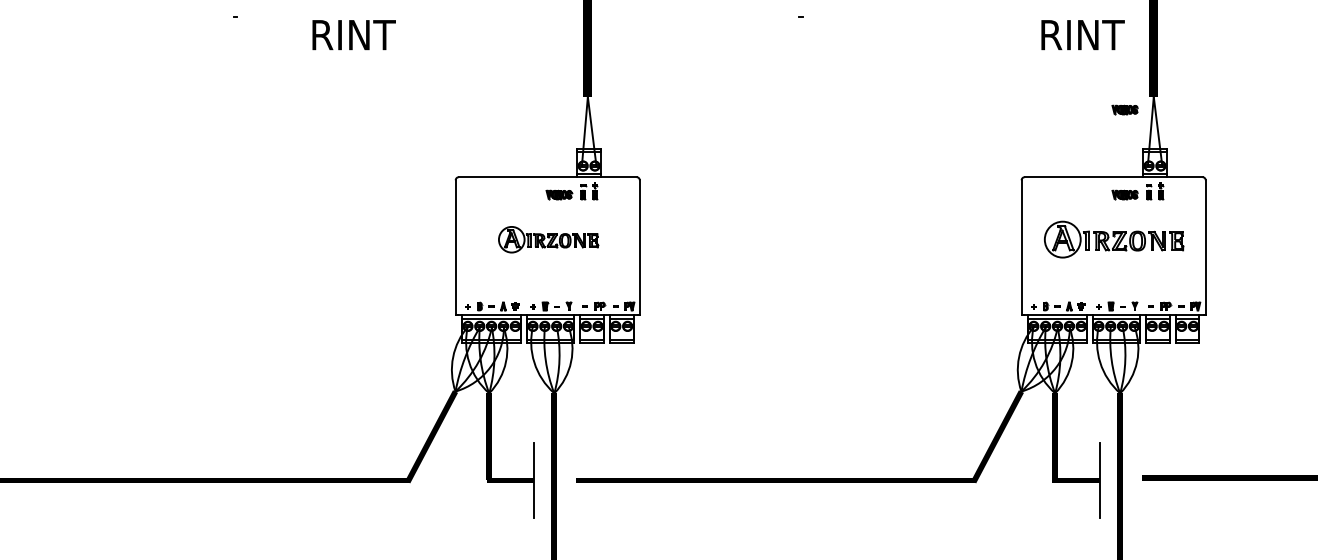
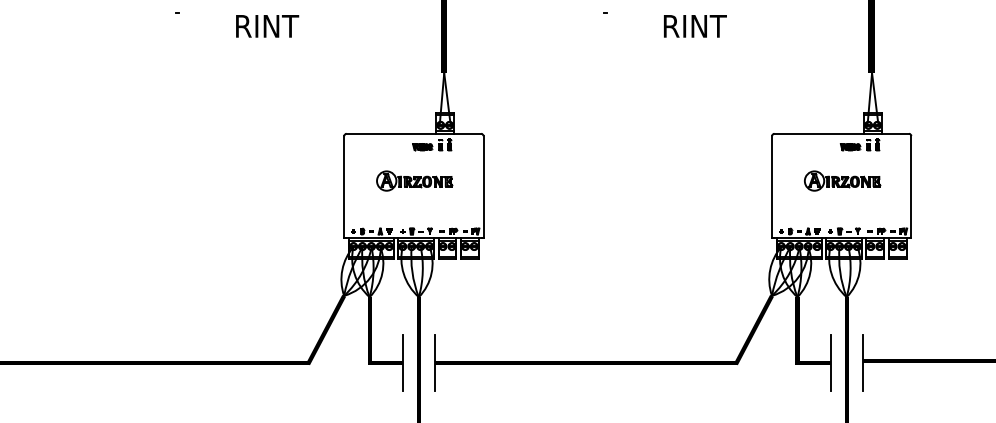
text: (1082, 35) -> (694, 26), moved
part: (1124, 109) -> (849, 82), removed
part: (1114, 239) -> (842, 180), size x0.71
line: (576, 480) -> (435, 363), added
line: (1142, 480) -> (863, 363), added

